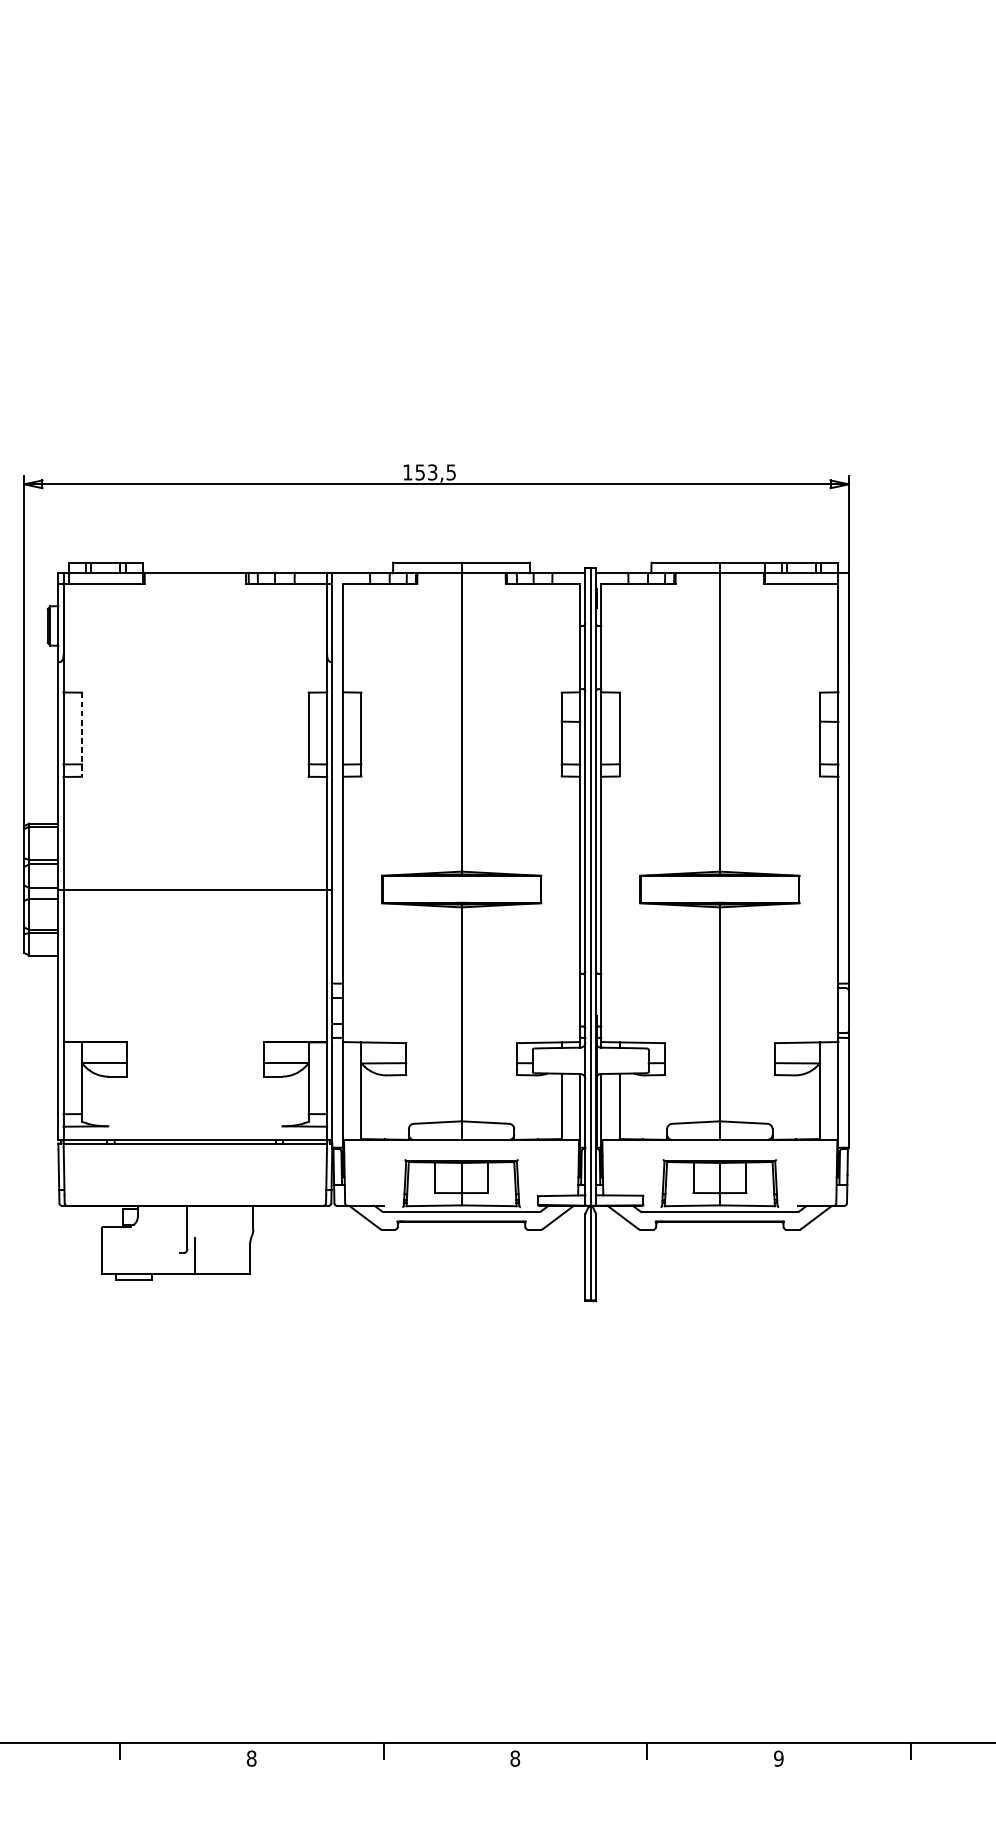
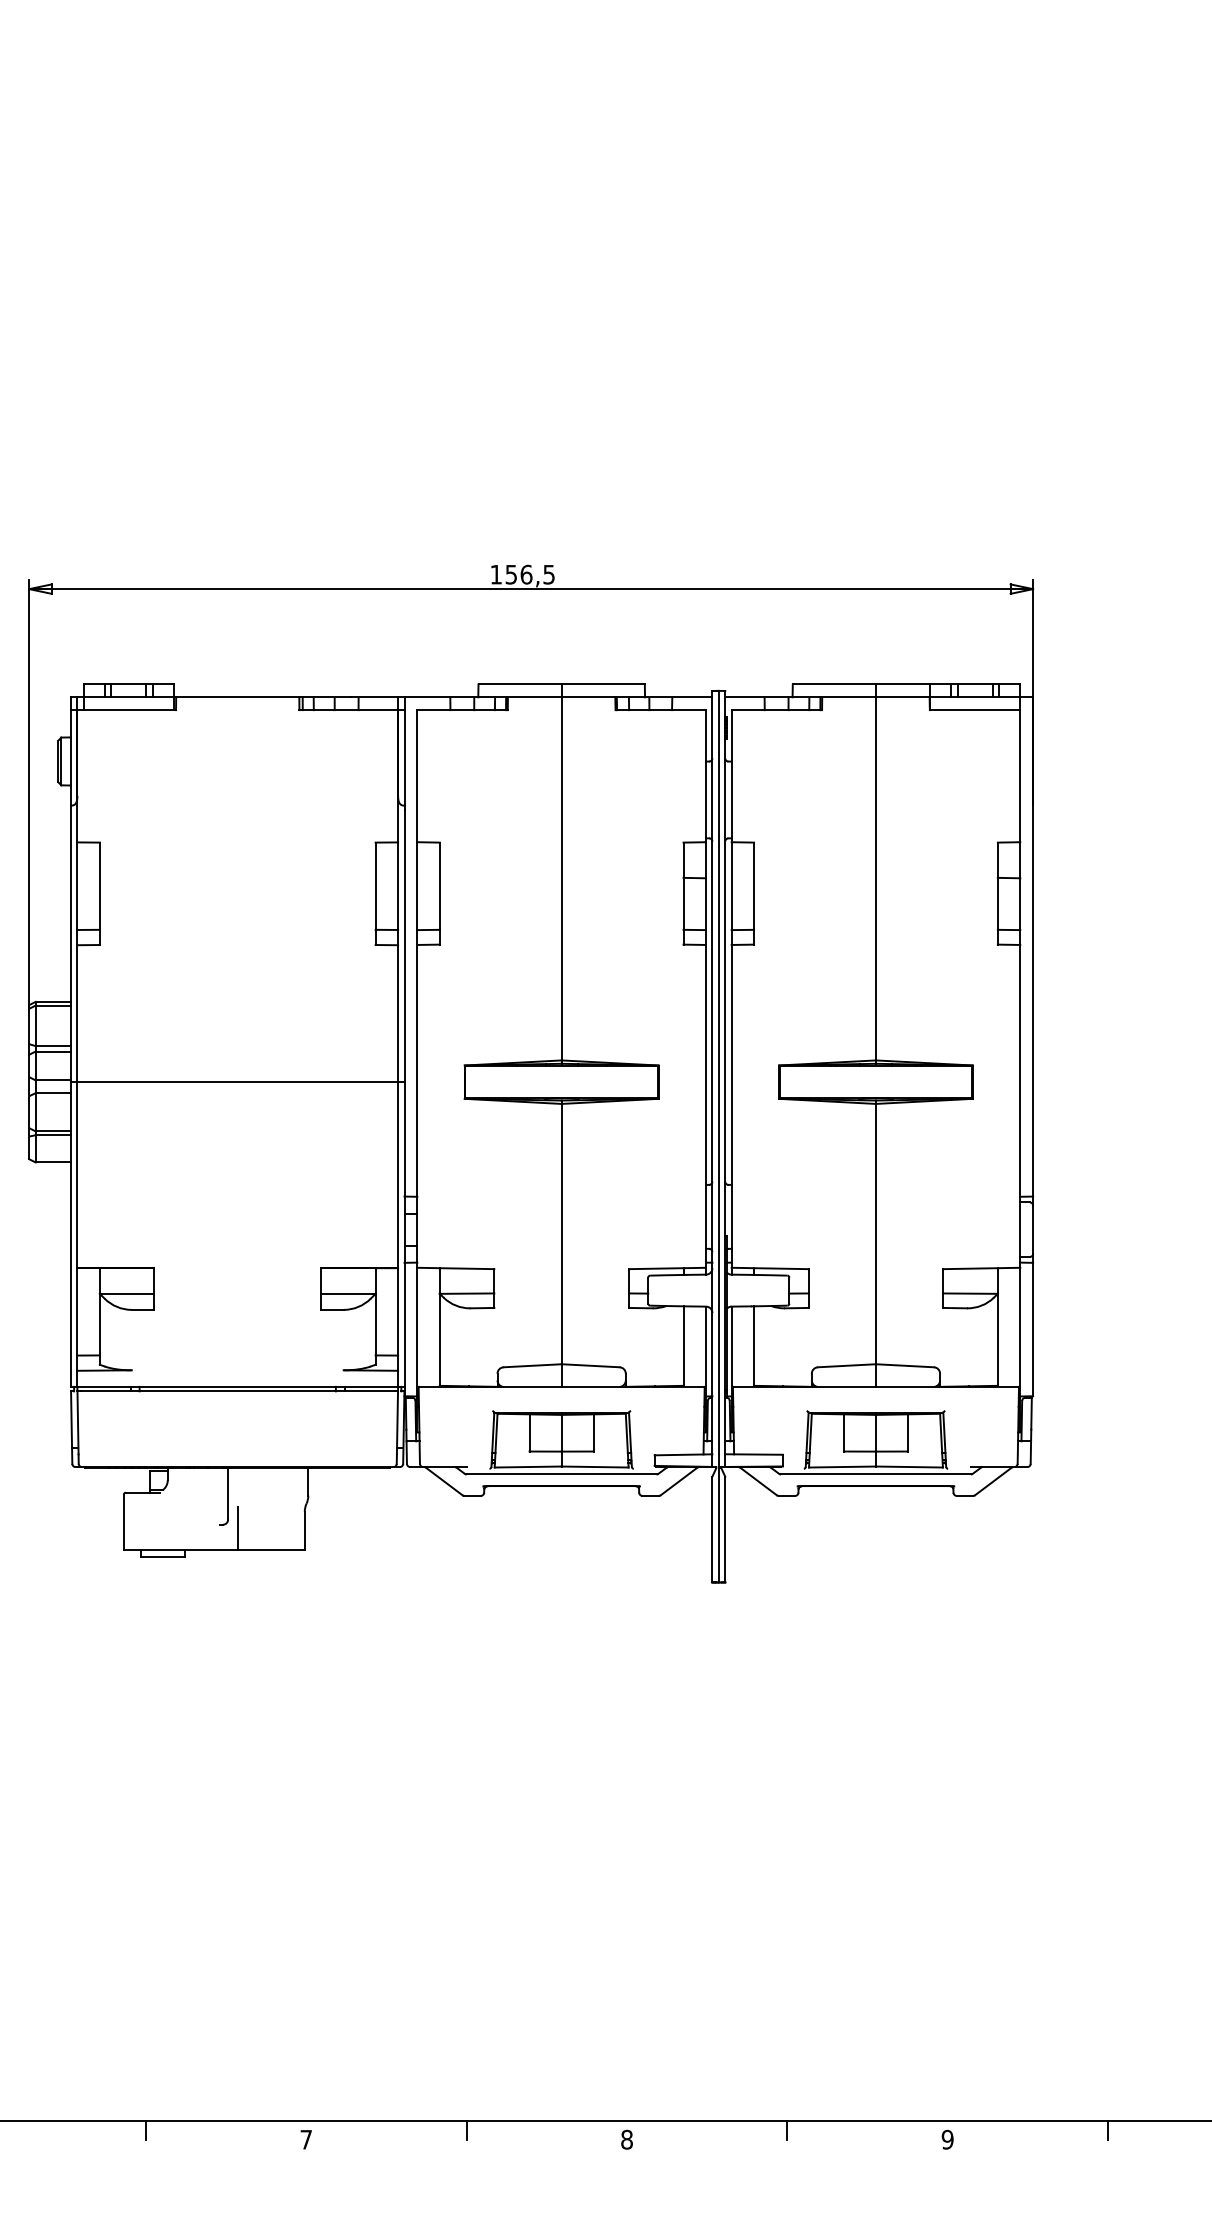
text: (432, 472) -> (526, 574), 153,5 -> 156,5
line: (81, 735) -> (99, 894), dashed -> solid
text: (251, 1758) -> (306, 2139), 8 -> 7

